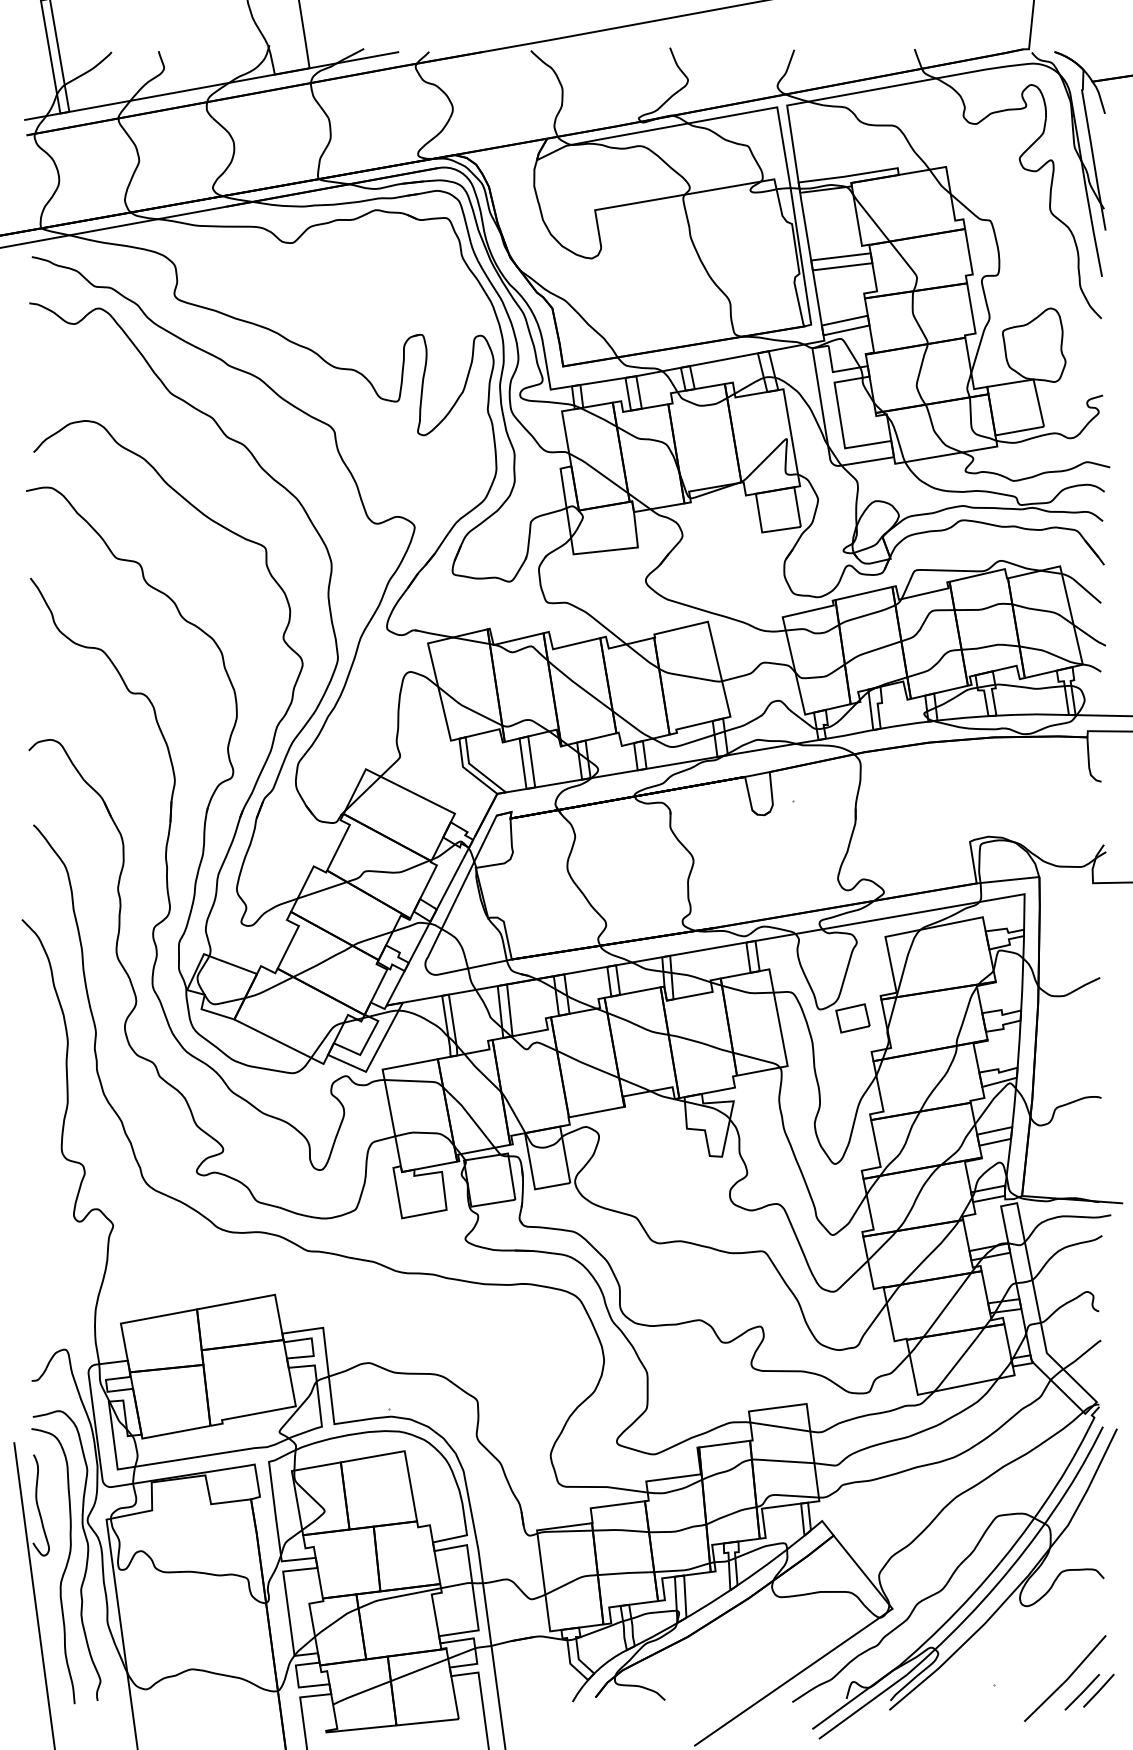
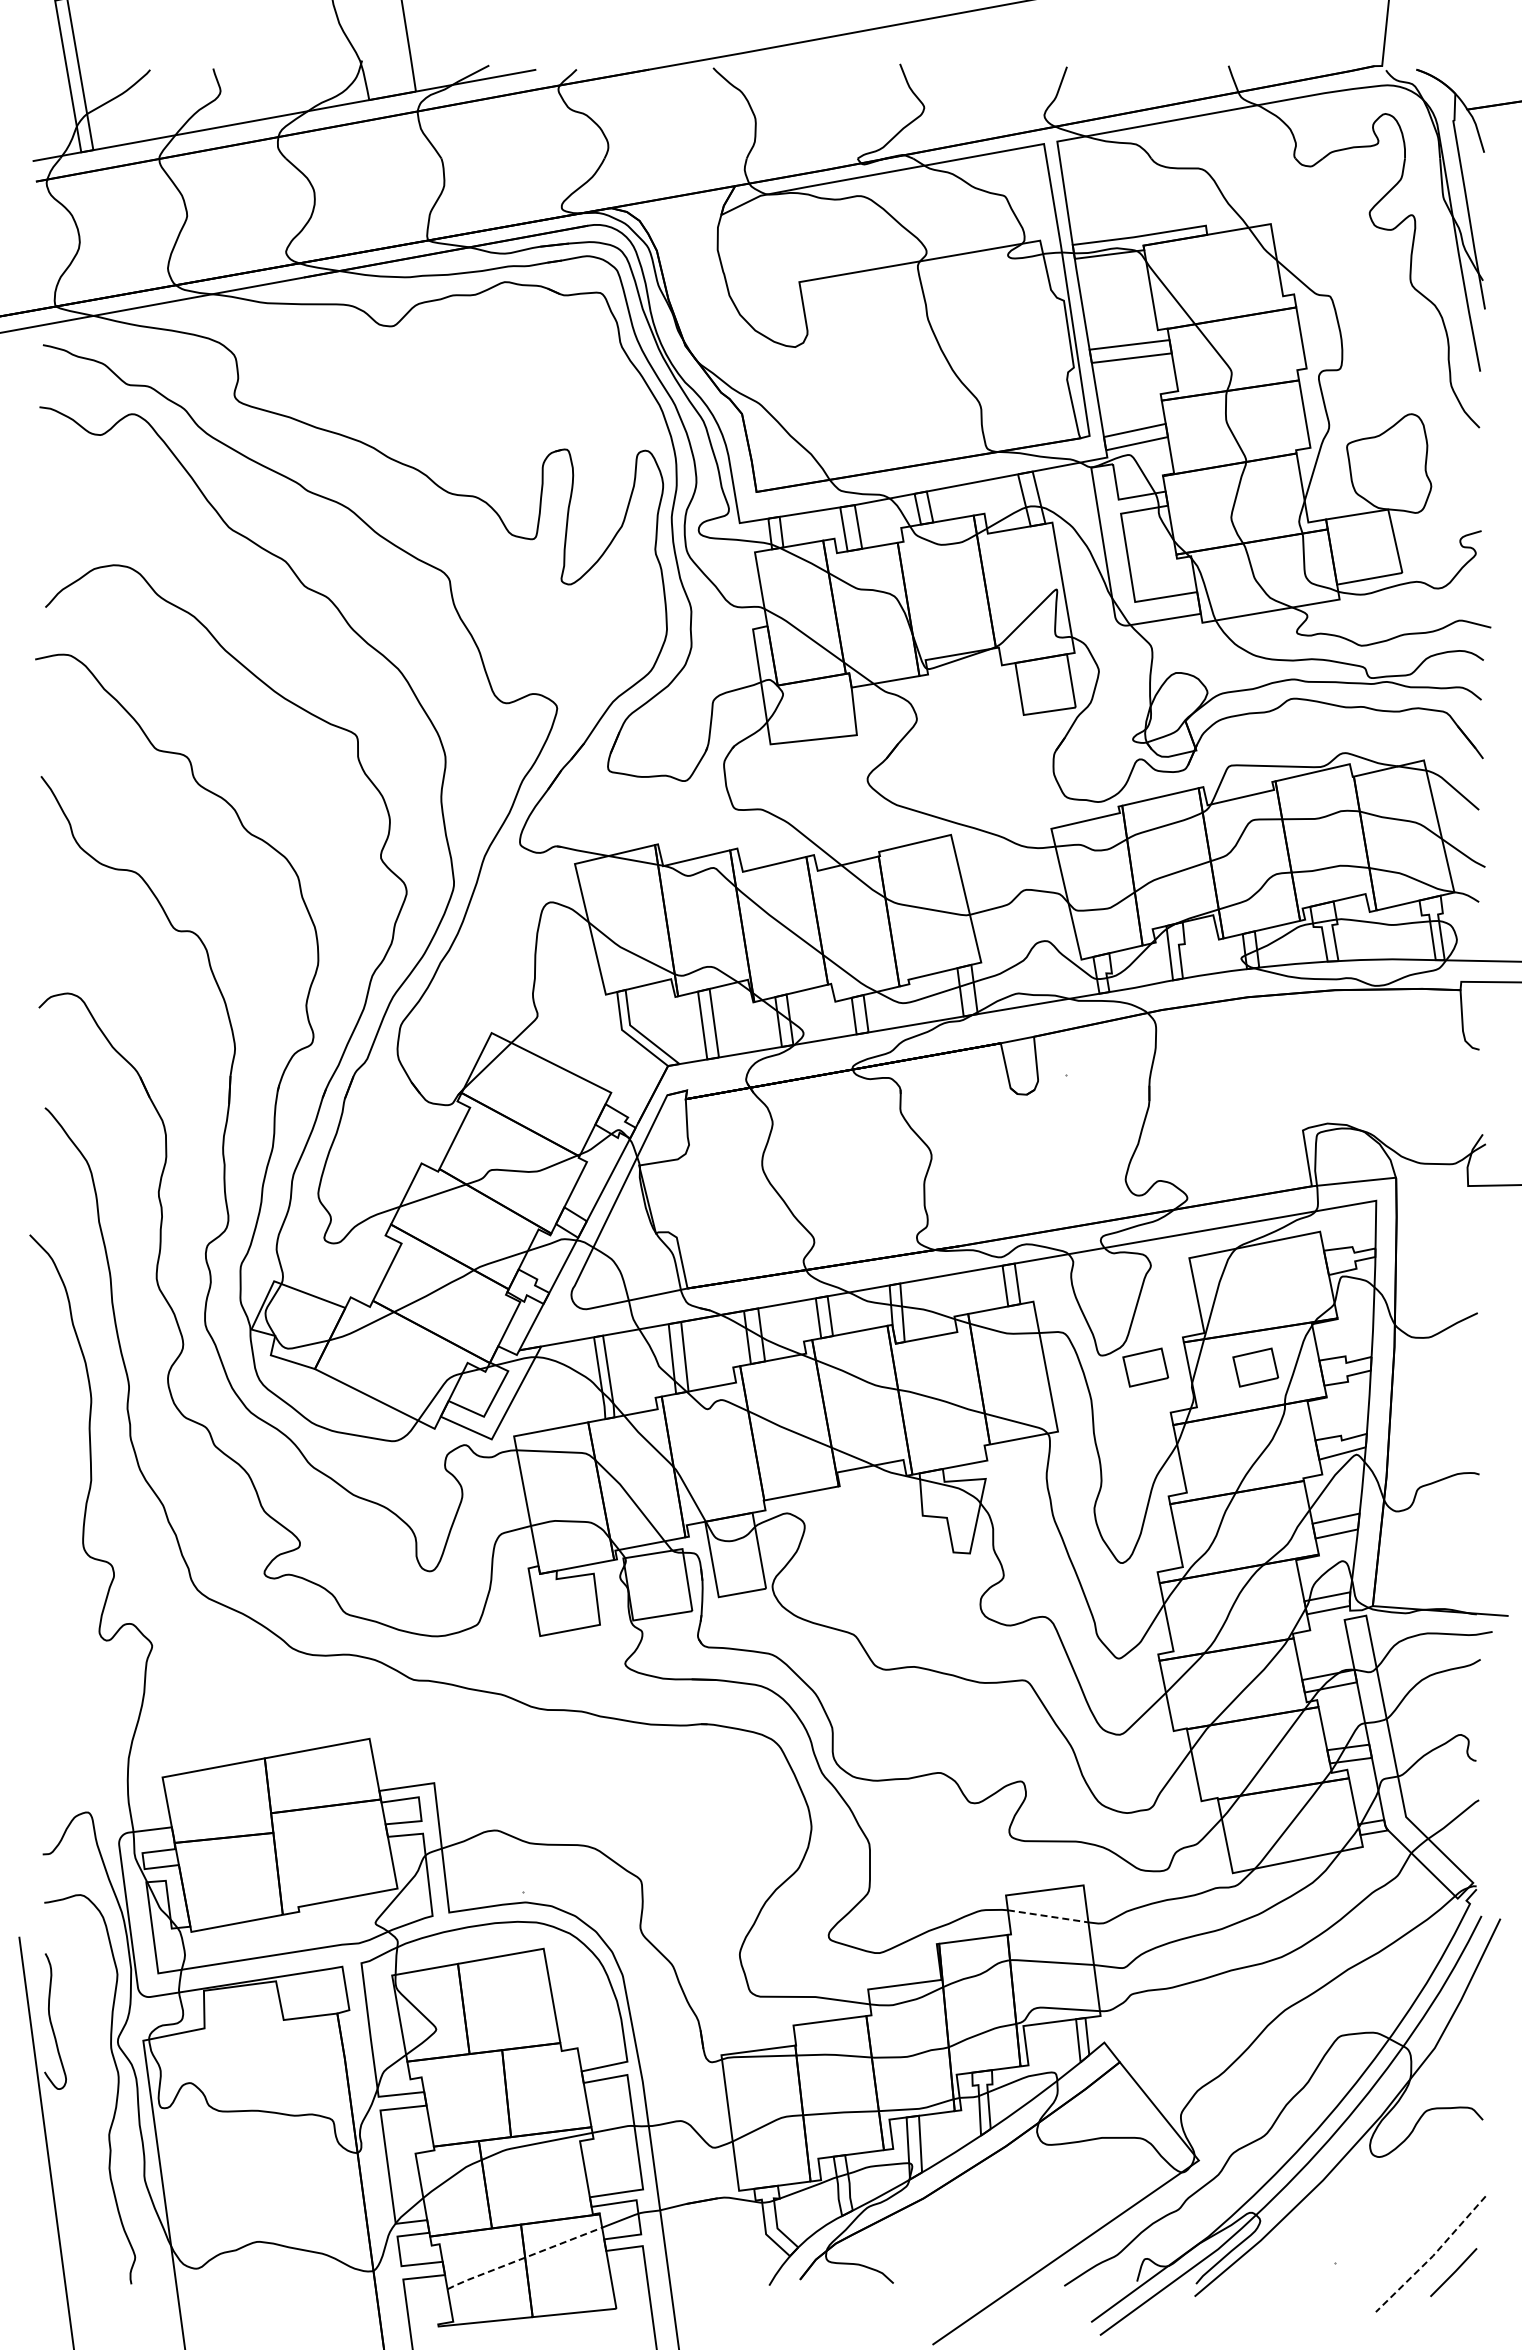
part: (934, 1018) -> (1255, 1367), added
line: (780, 1427) -> (1048, 1916), solid -> dashed
curve: (64, 1570) -> (86, 2108), removed
line: (1066, 1680) -> (1432, 2256), solid -> dashed
line: (389, 1681) -> (523, 2258), solid -> dashed
line: (1098, 1690) -> (1475, 2270), removed

